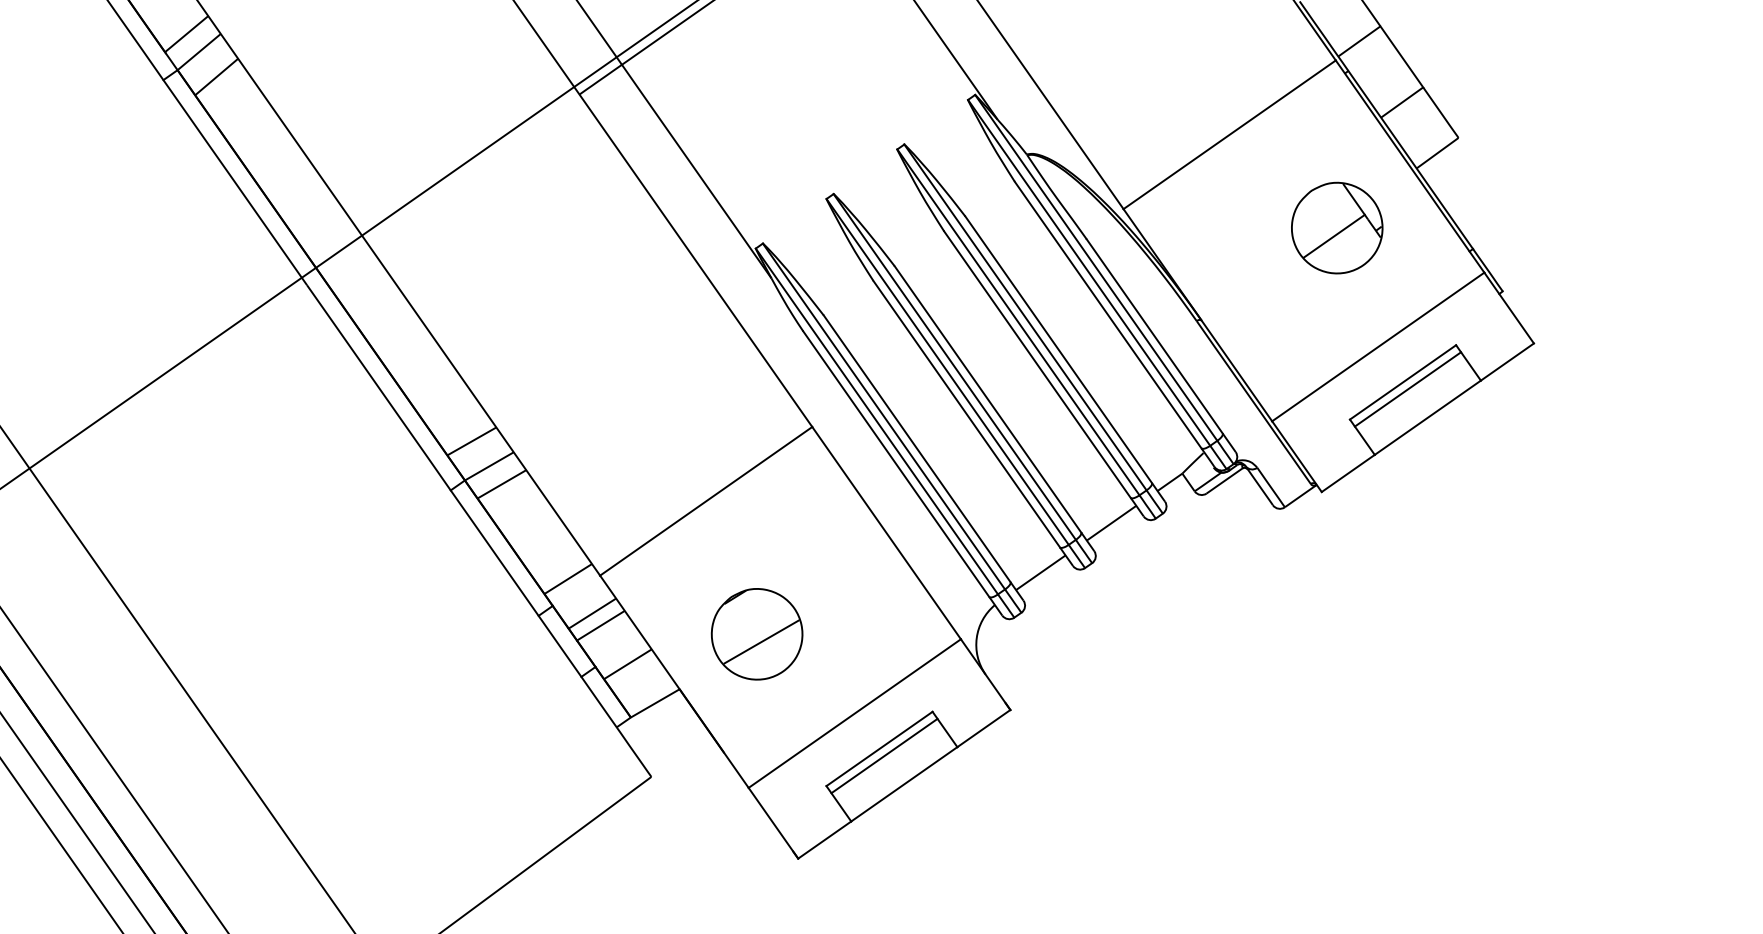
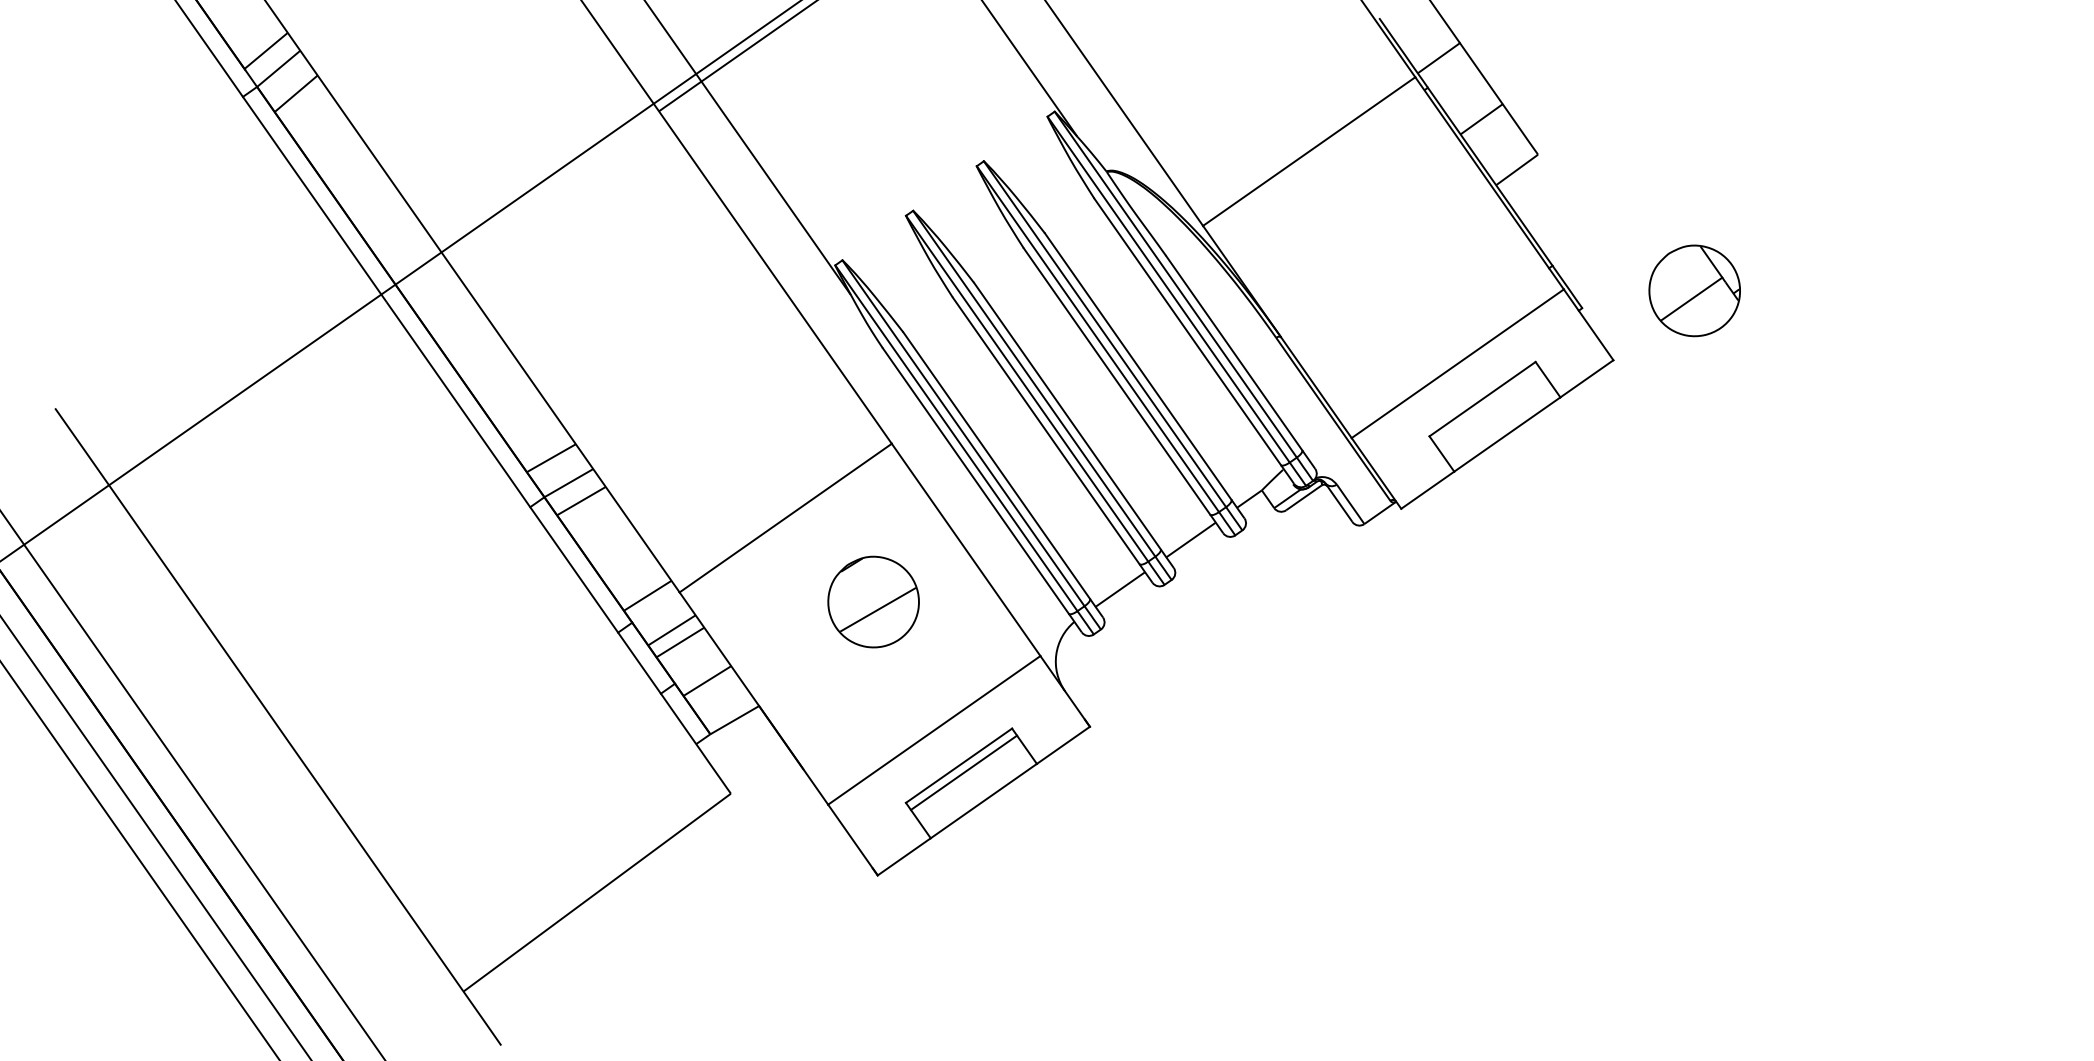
part: (1336, 227) -> (1694, 290), moved
line: (1407, 389) -> (1487, 406), removed
part: (756, 633) -> (873, 601), moved

